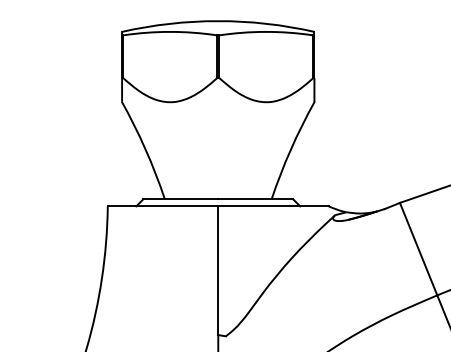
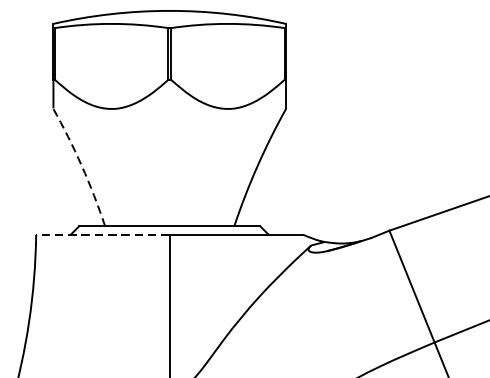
arc: (145, 149) -> (81, 166), solid -> dashed
line: (162, 206) -> (102, 235), solid -> dashed

